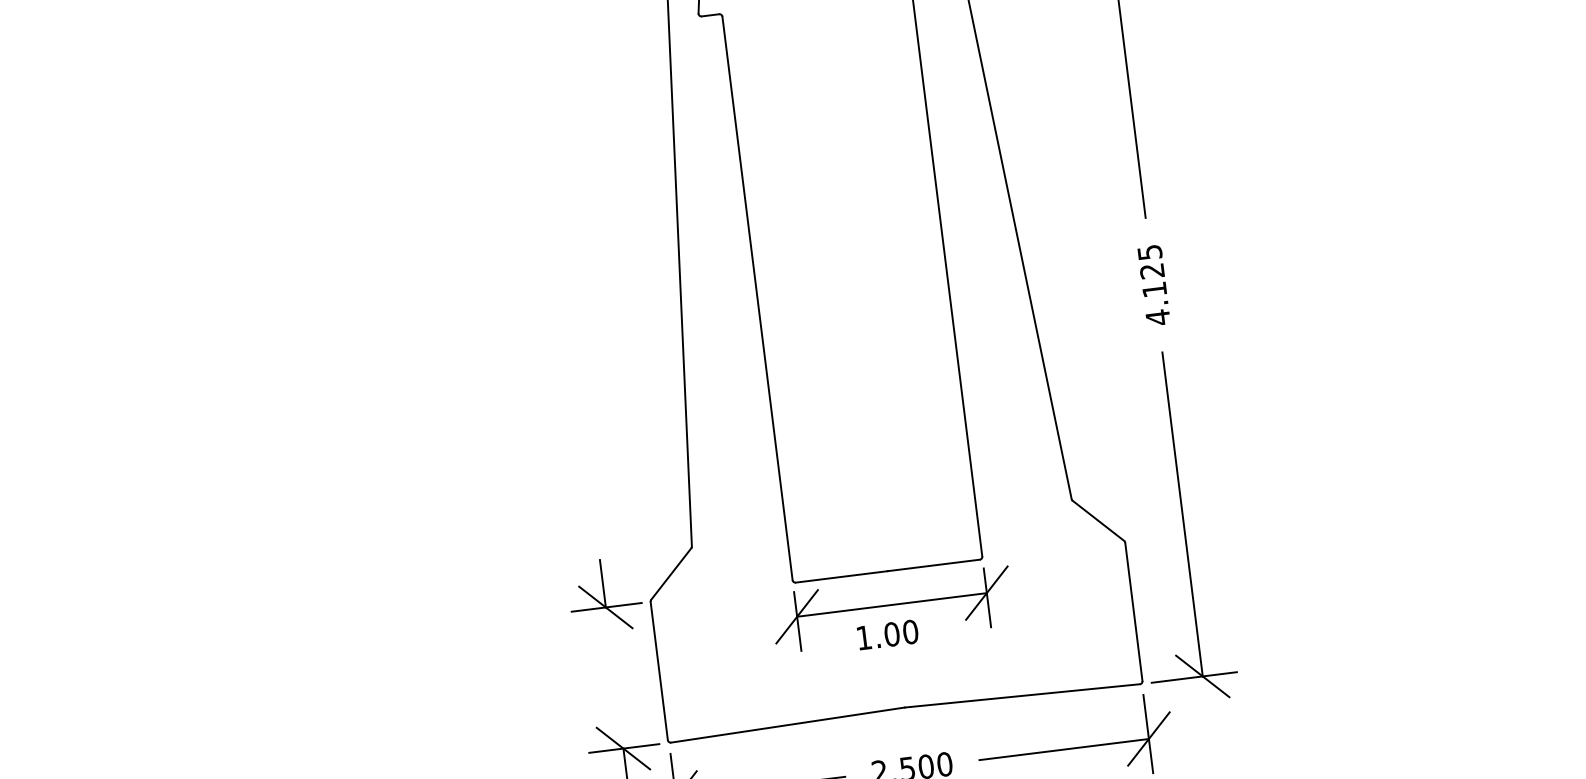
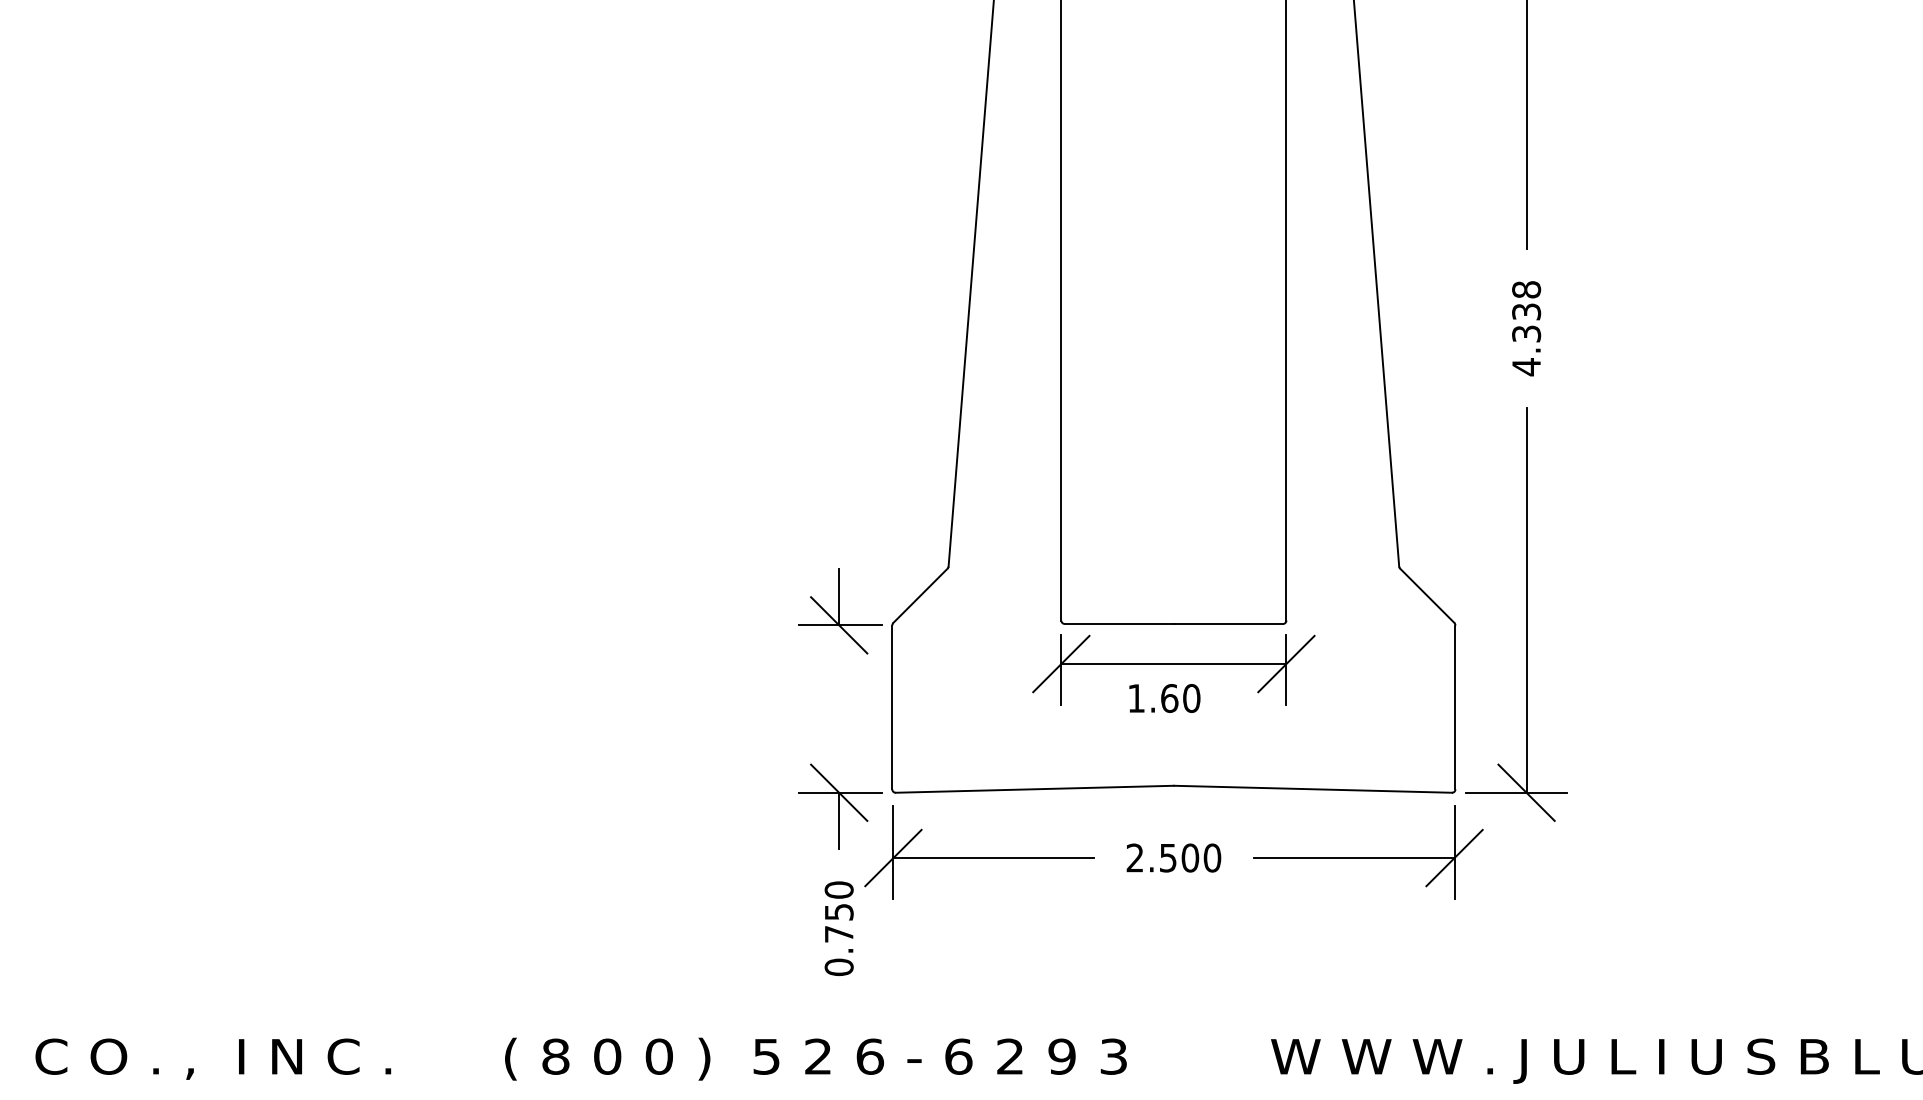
text: (1152, 270) -> (1526, 311), 4.125 -> 4.338
text: (891, 634) -> (1169, 698), 1.00 -> 1.60

